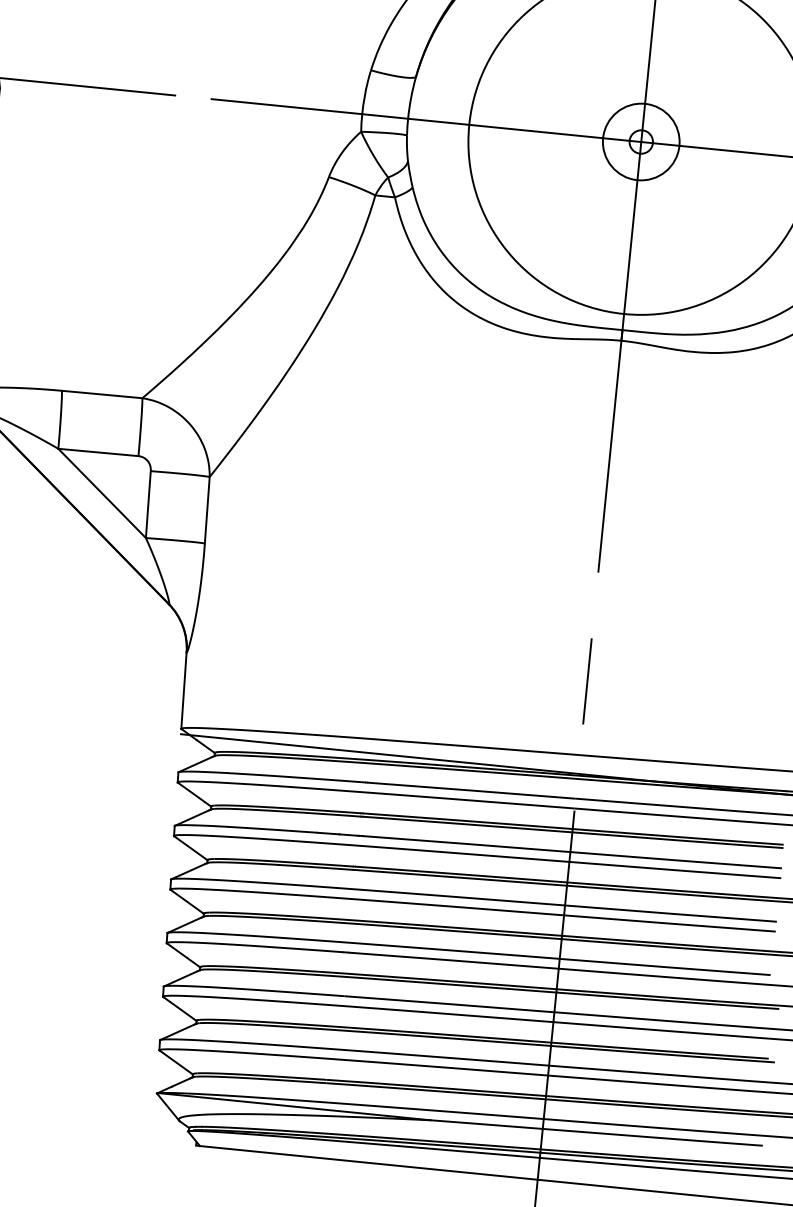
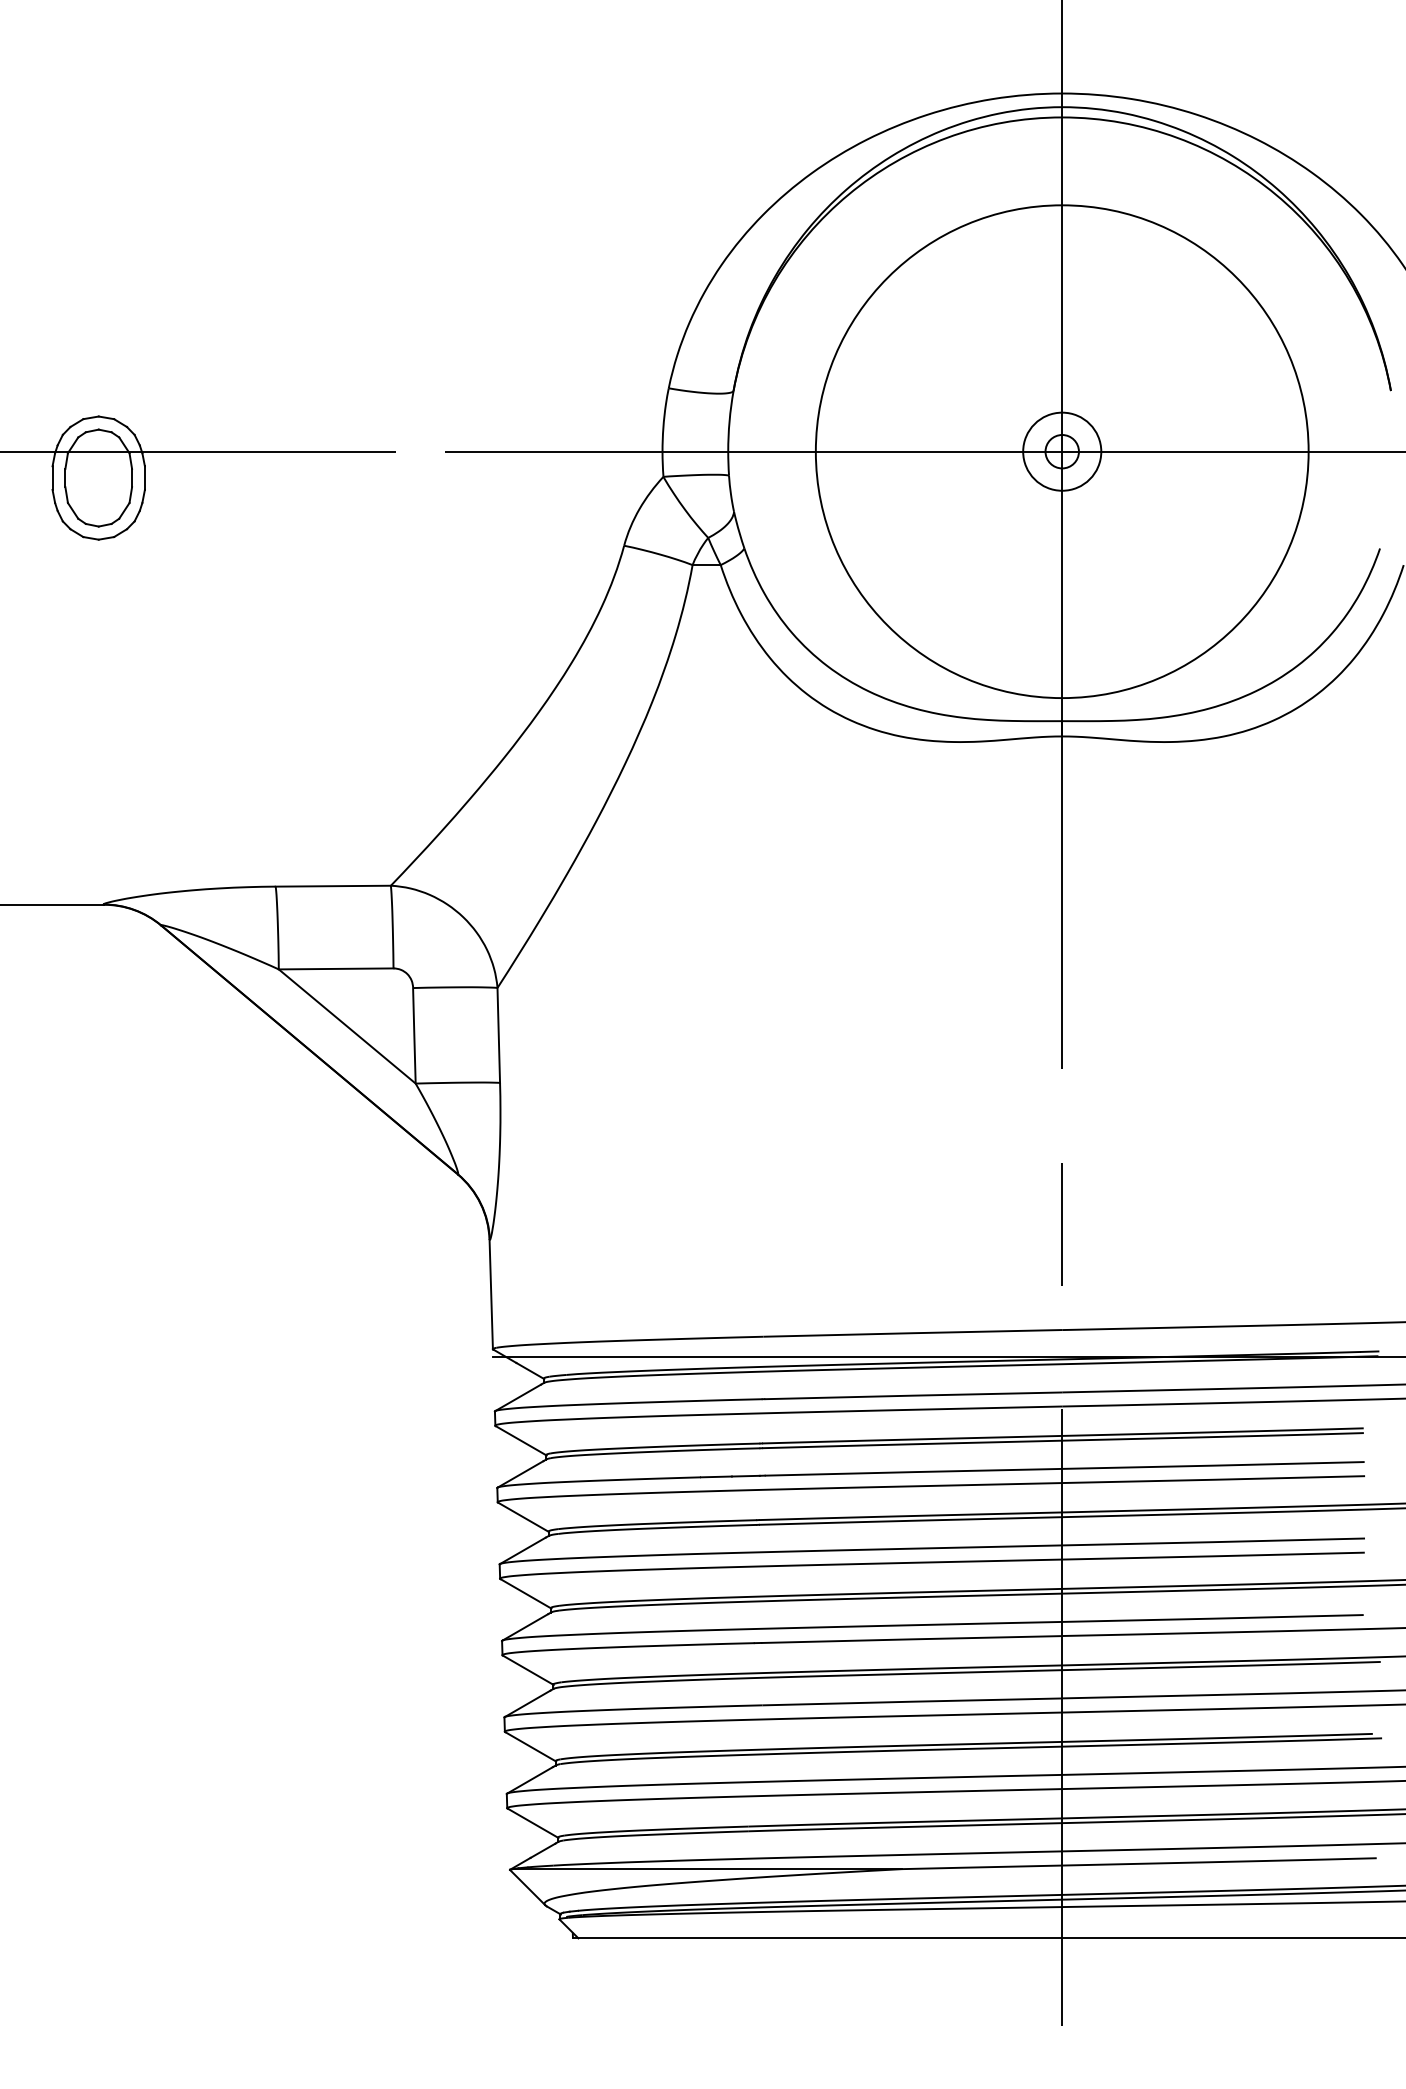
circle: (641, 141) -> (1062, 451), size x0.71

